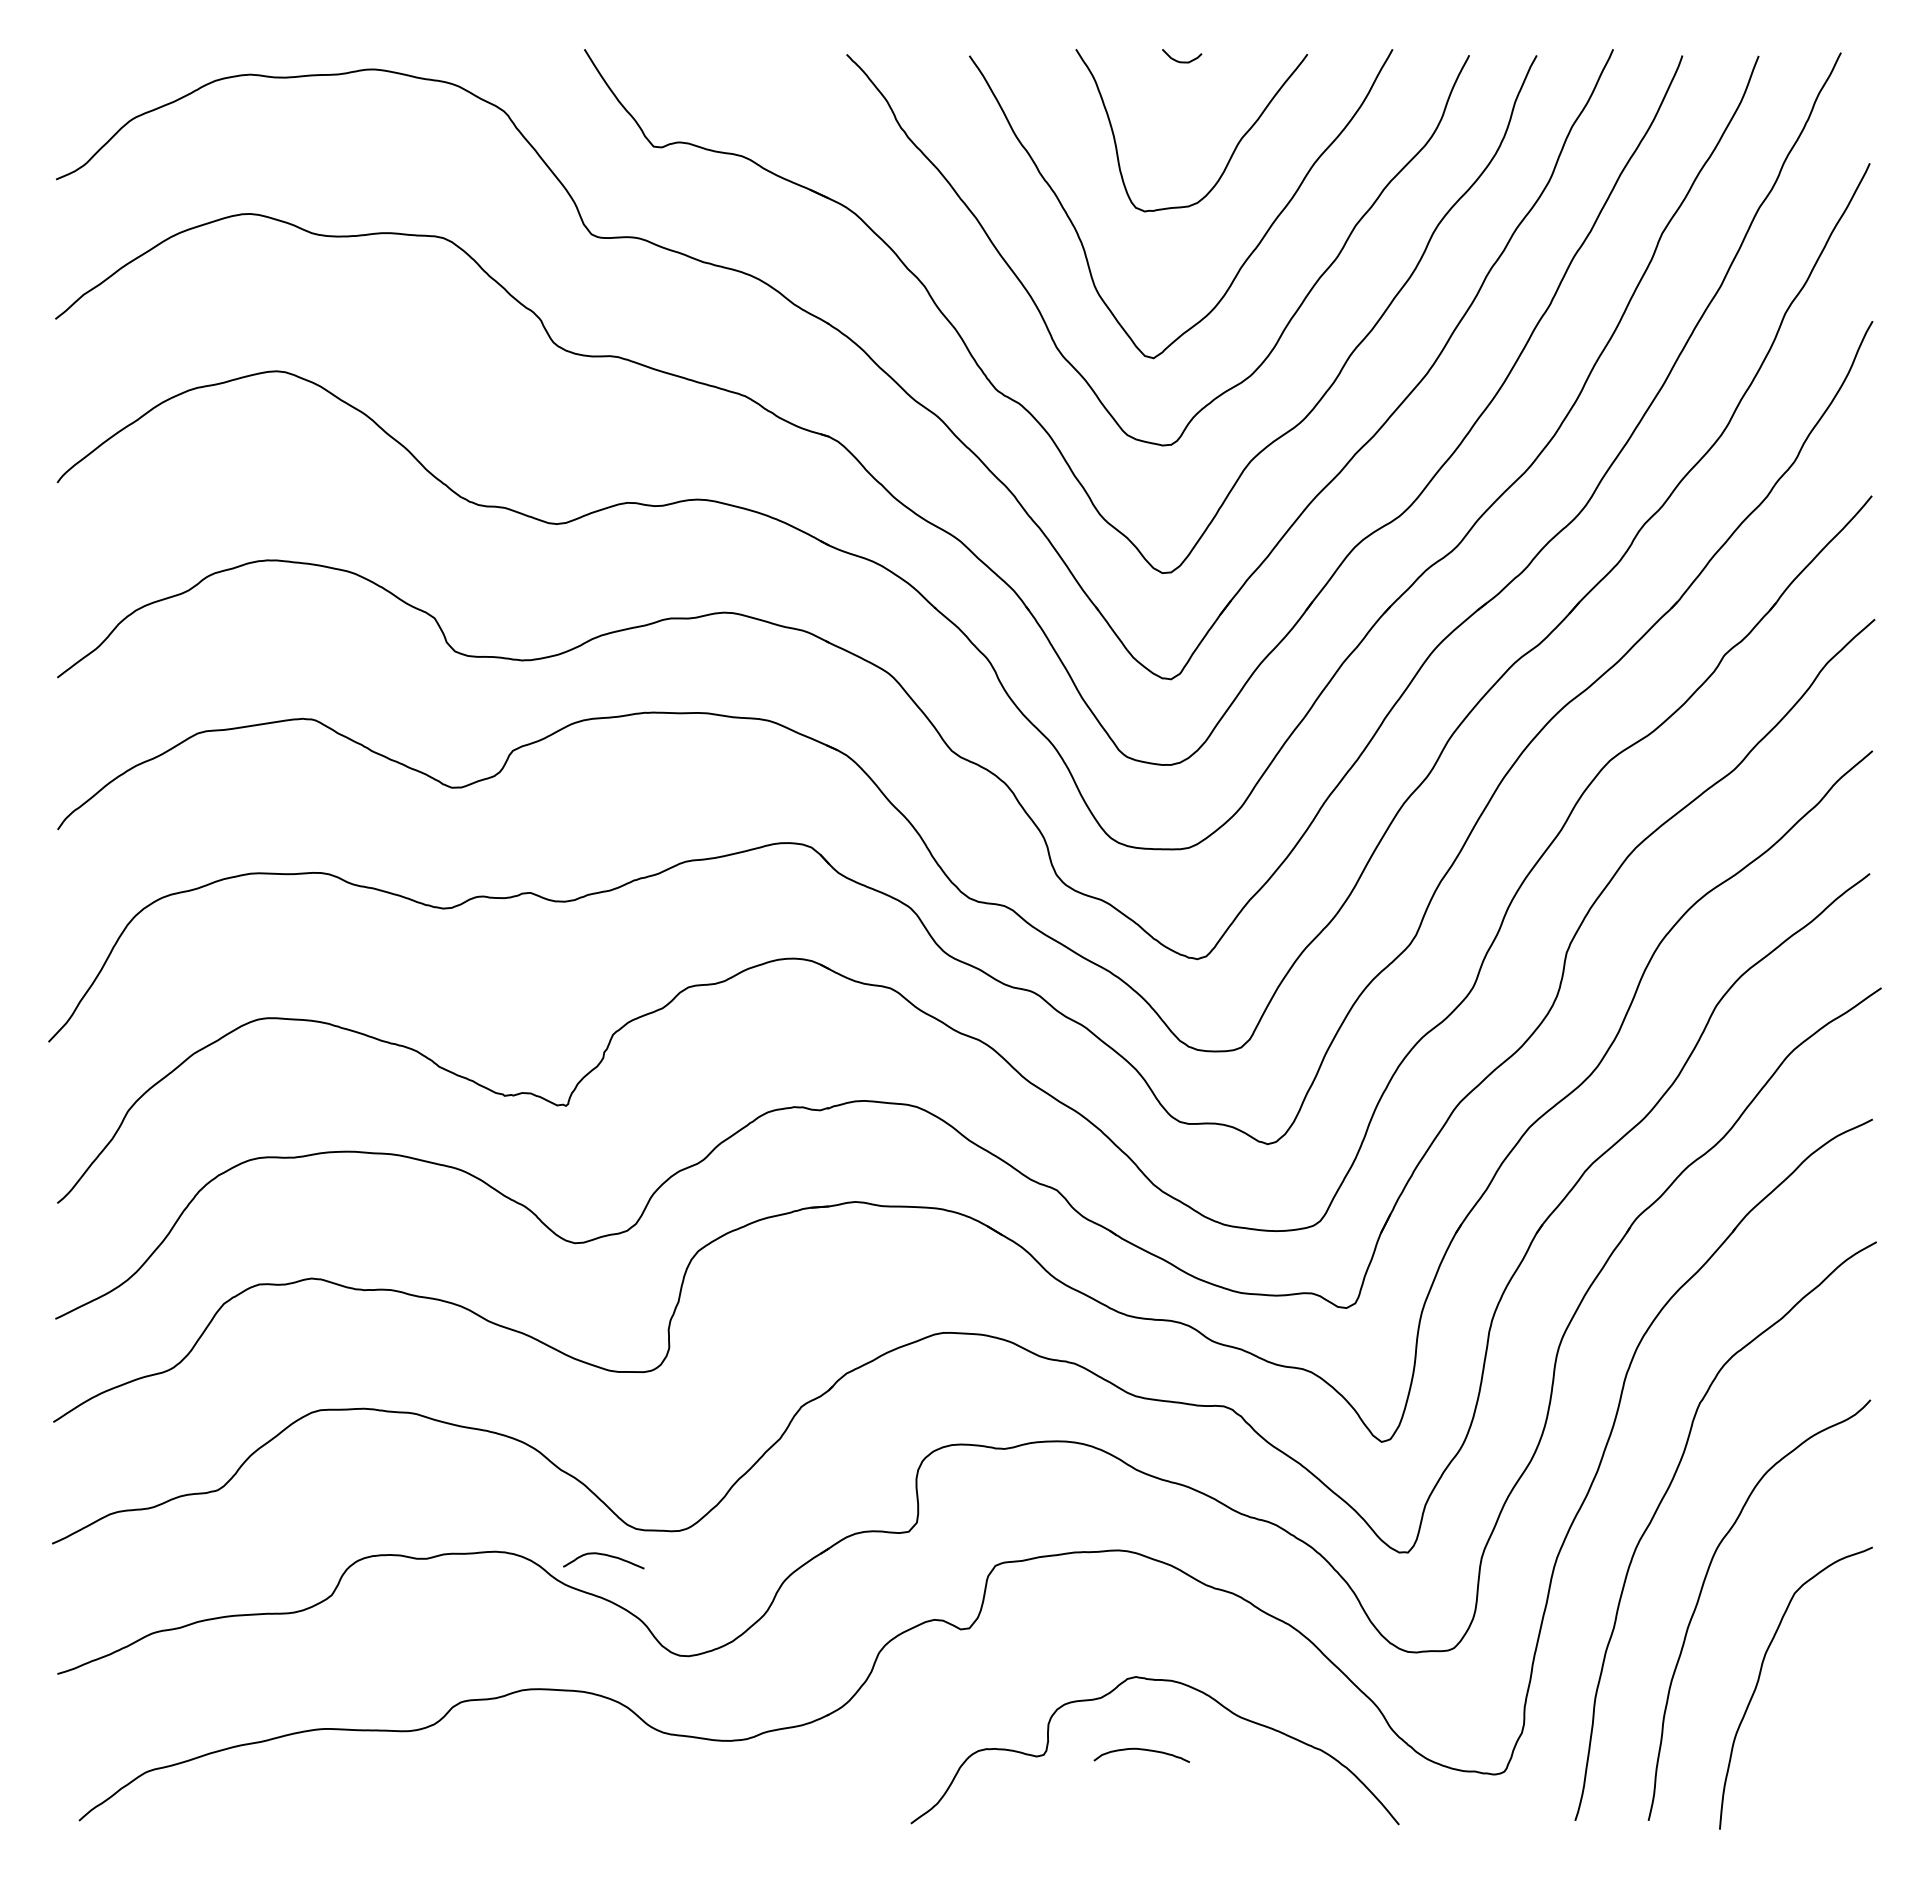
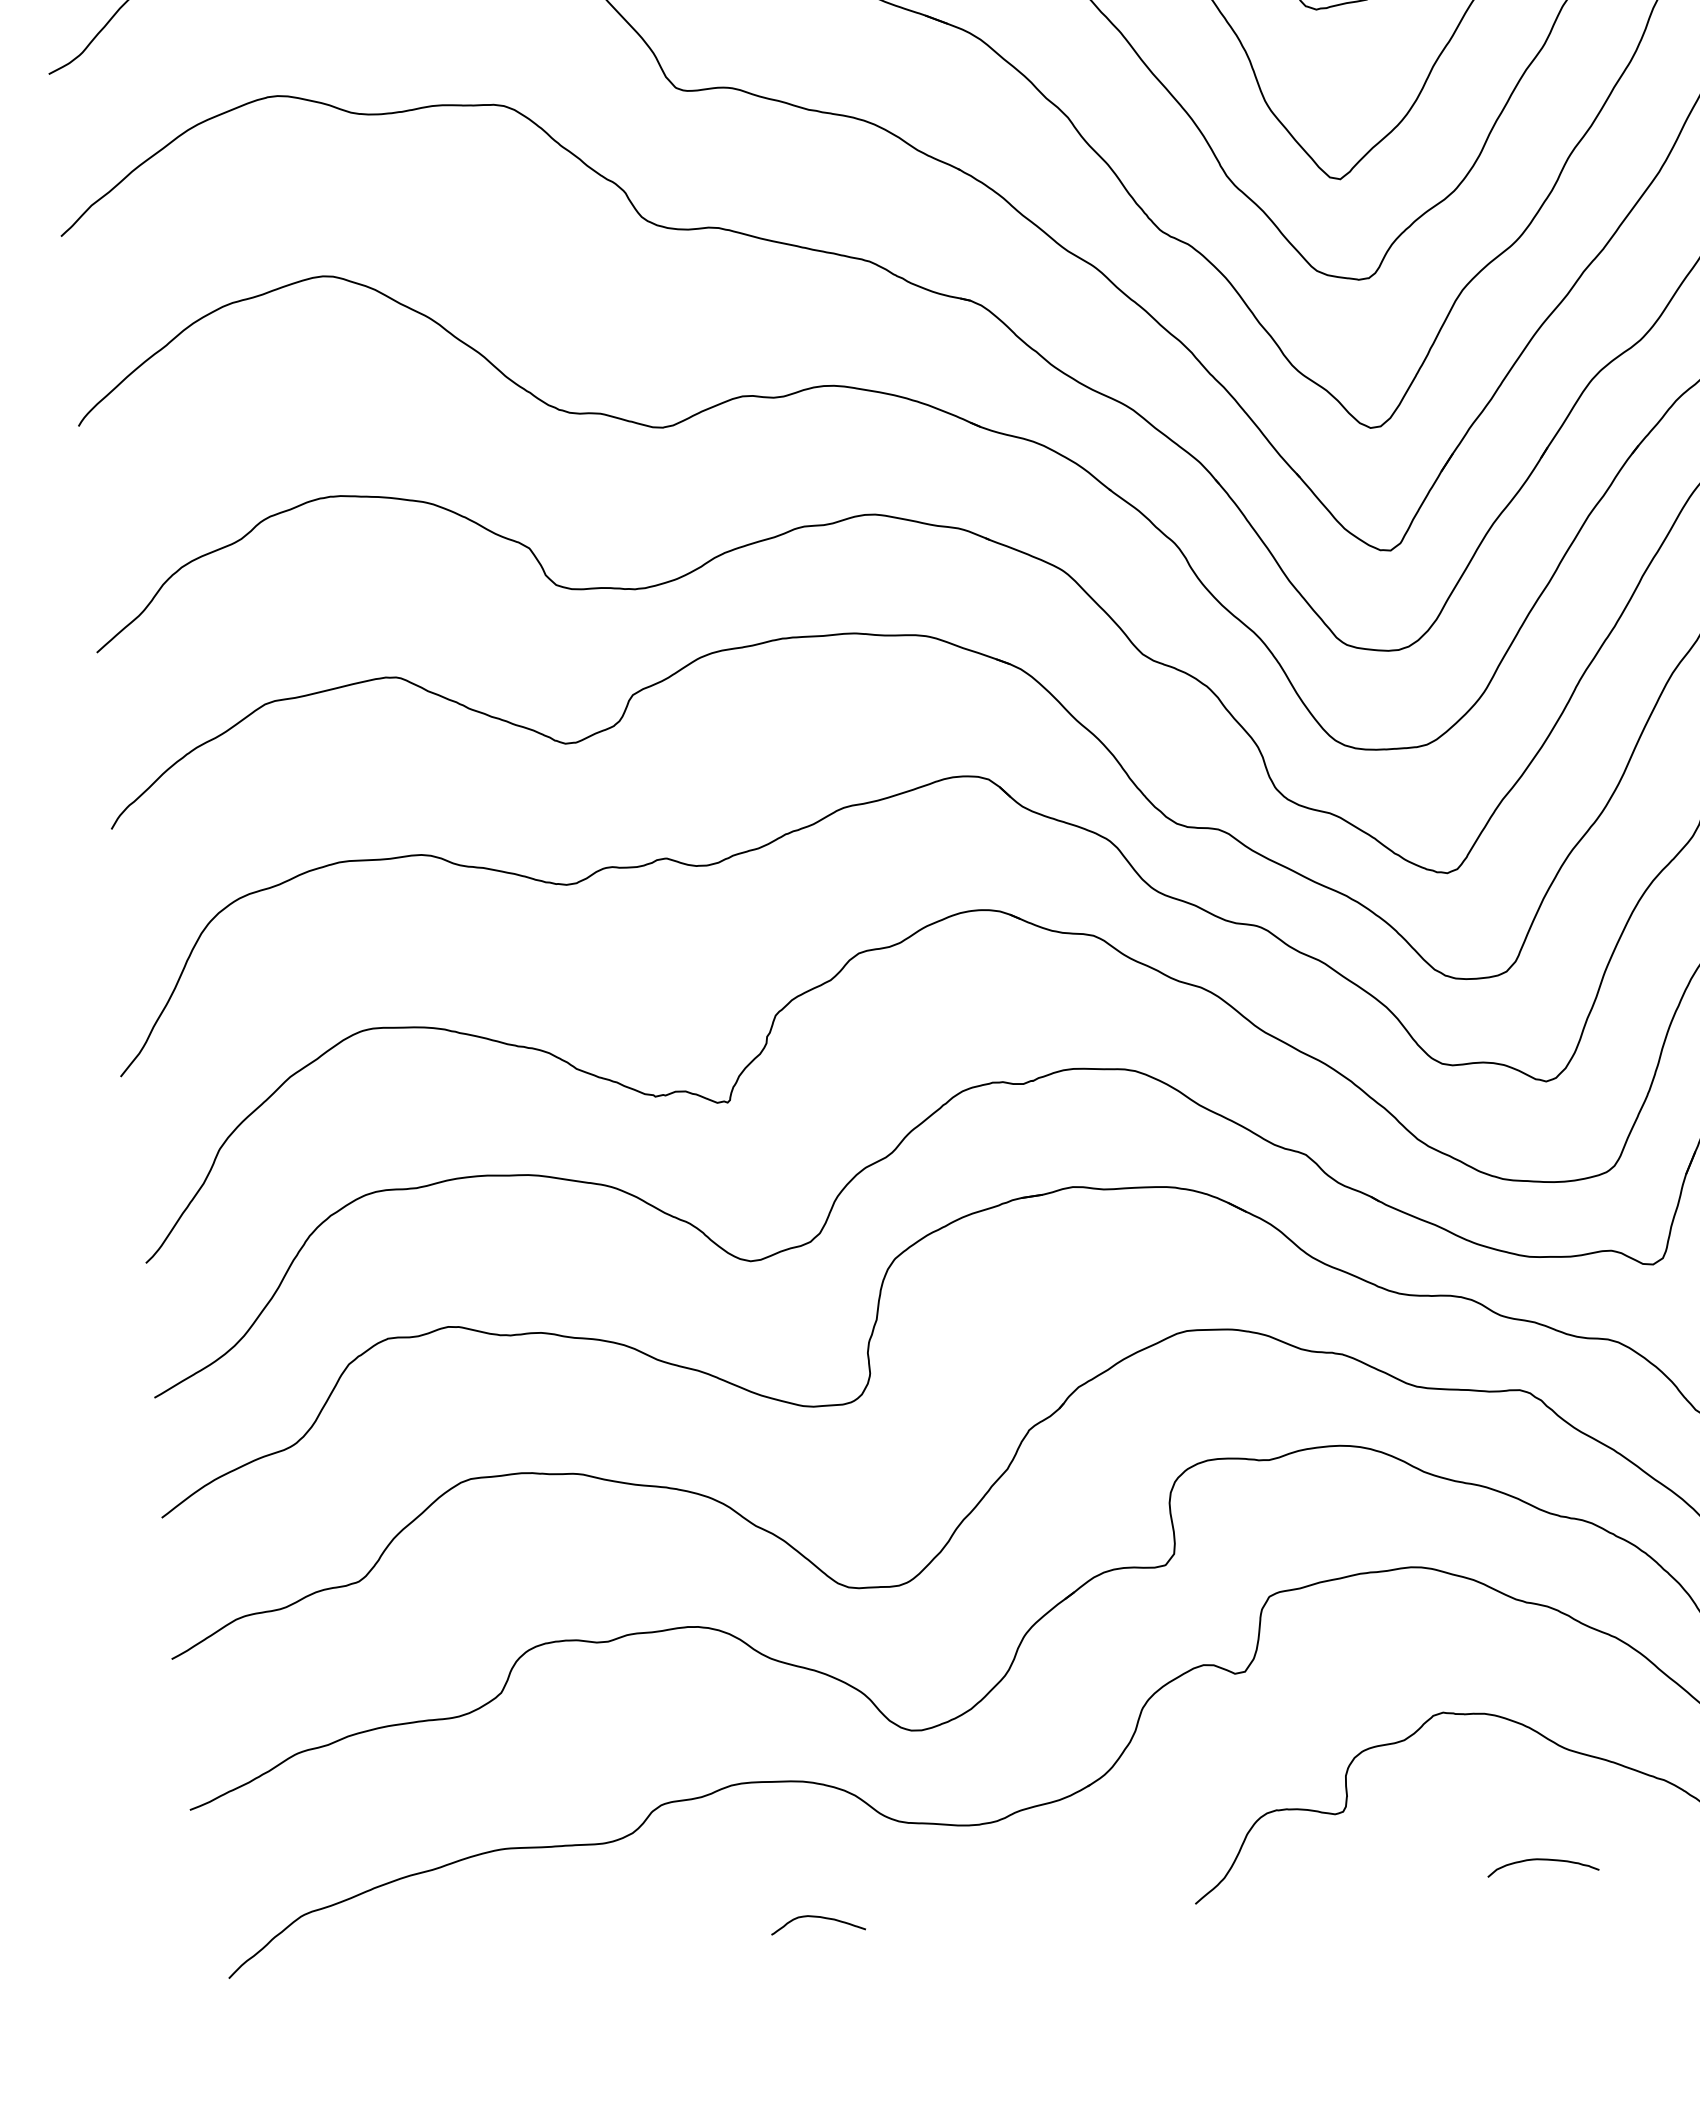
curve: (603, 1555) -> (817, 1917), moved
curve: (1141, 1750) -> (1542, 1860), moved

